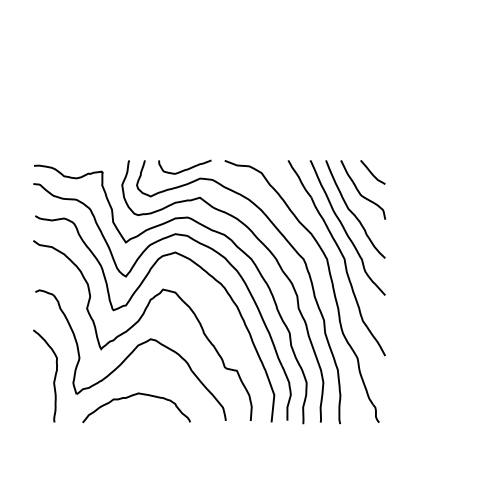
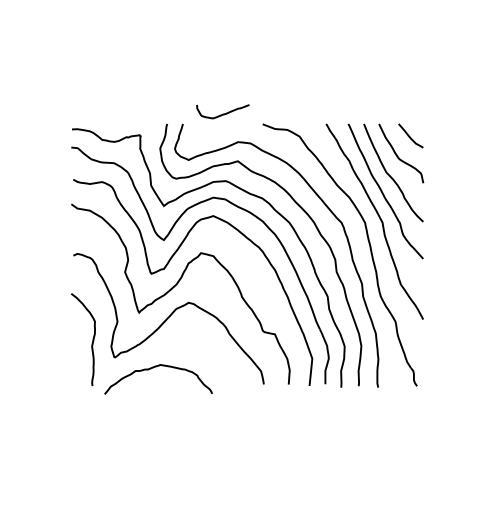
curve: (184, 168) -> (222, 113), moved
curve: (131, 396) -> (153, 368), moved

